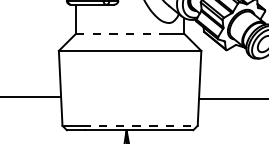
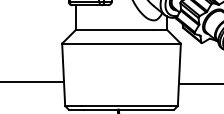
line: (122, 34) -> (115, 29), dashed -> solid
line: (140, 125) -> (130, 105), dashed -> solid

